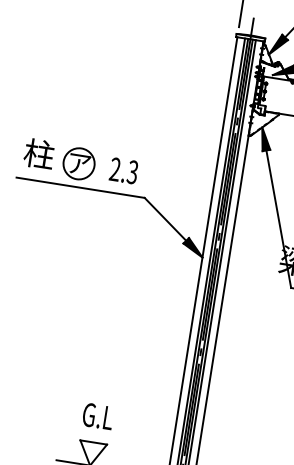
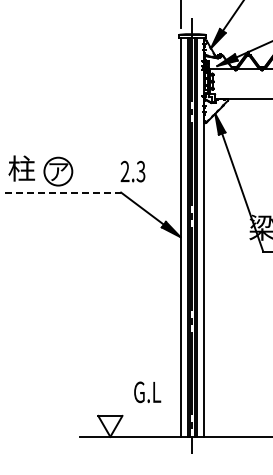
text: (123, 170) -> (132, 171), moved
line: (81, 187) -> (63, 192), solid -> dashed
text: (98, 416) -> (147, 392), moved

